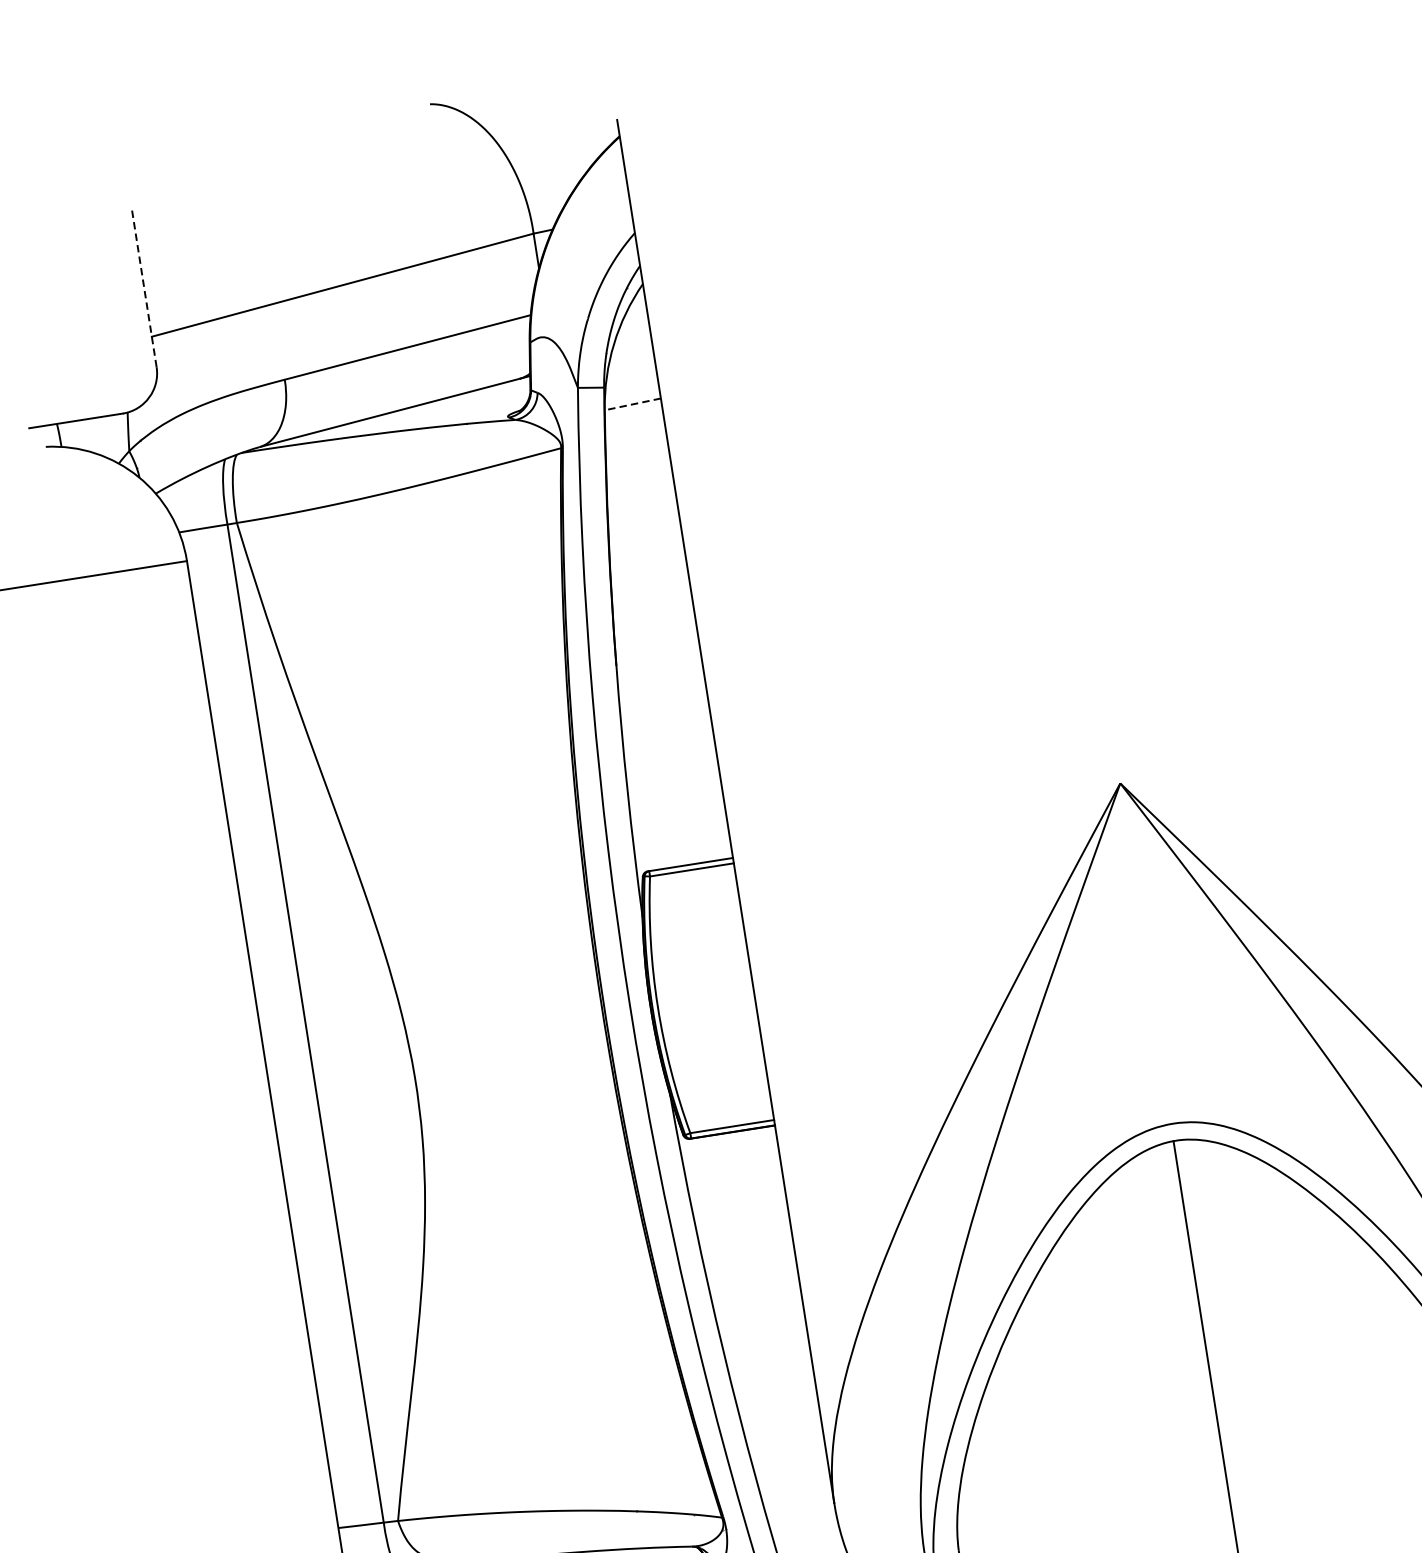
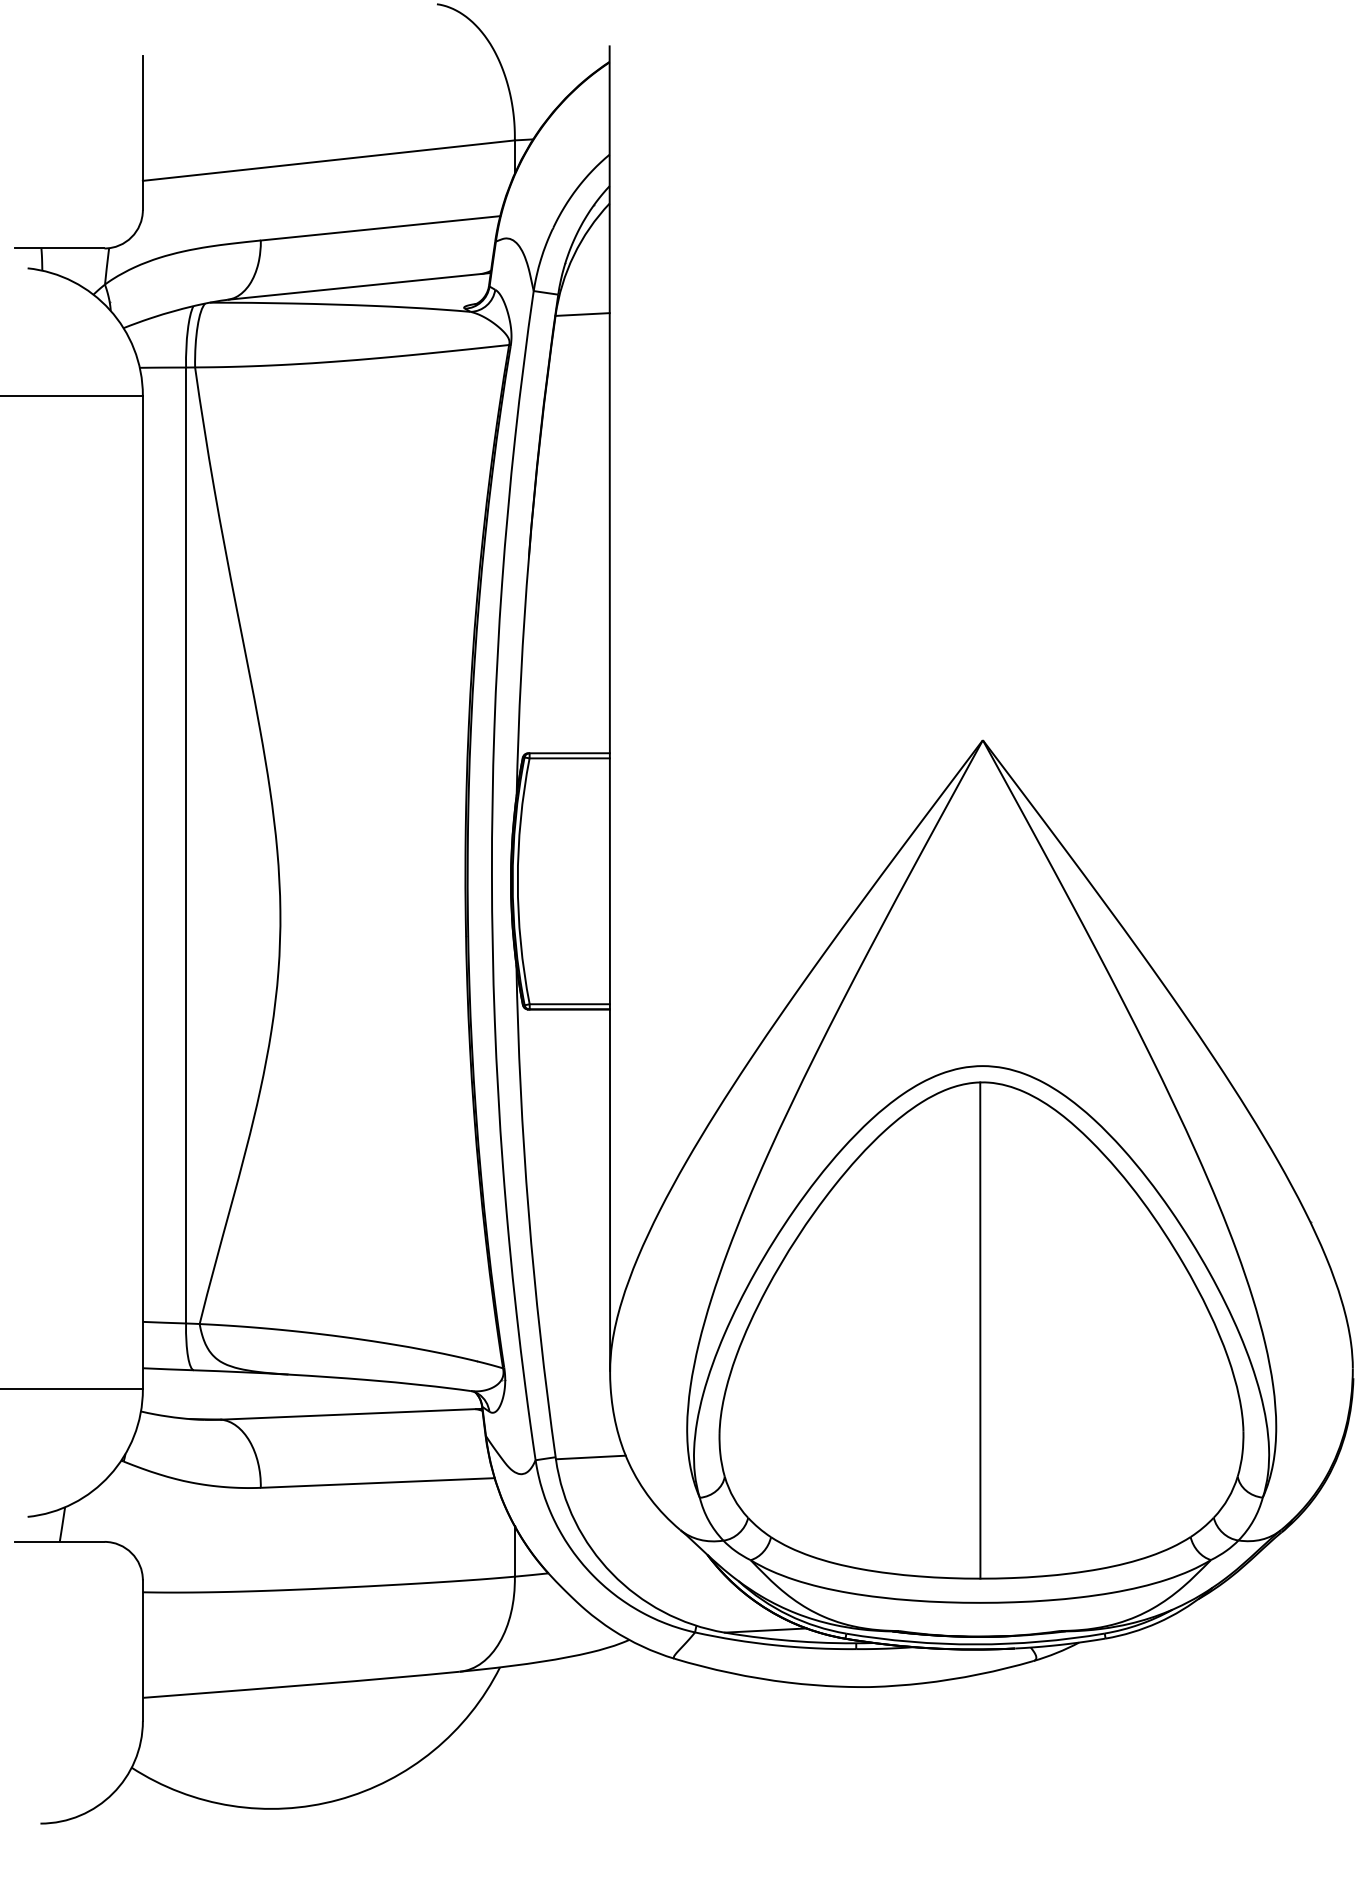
line: (143, 287) -> (142, 133), dashed -> solid
line: (632, 404) -> (582, 314), dashed -> solid

